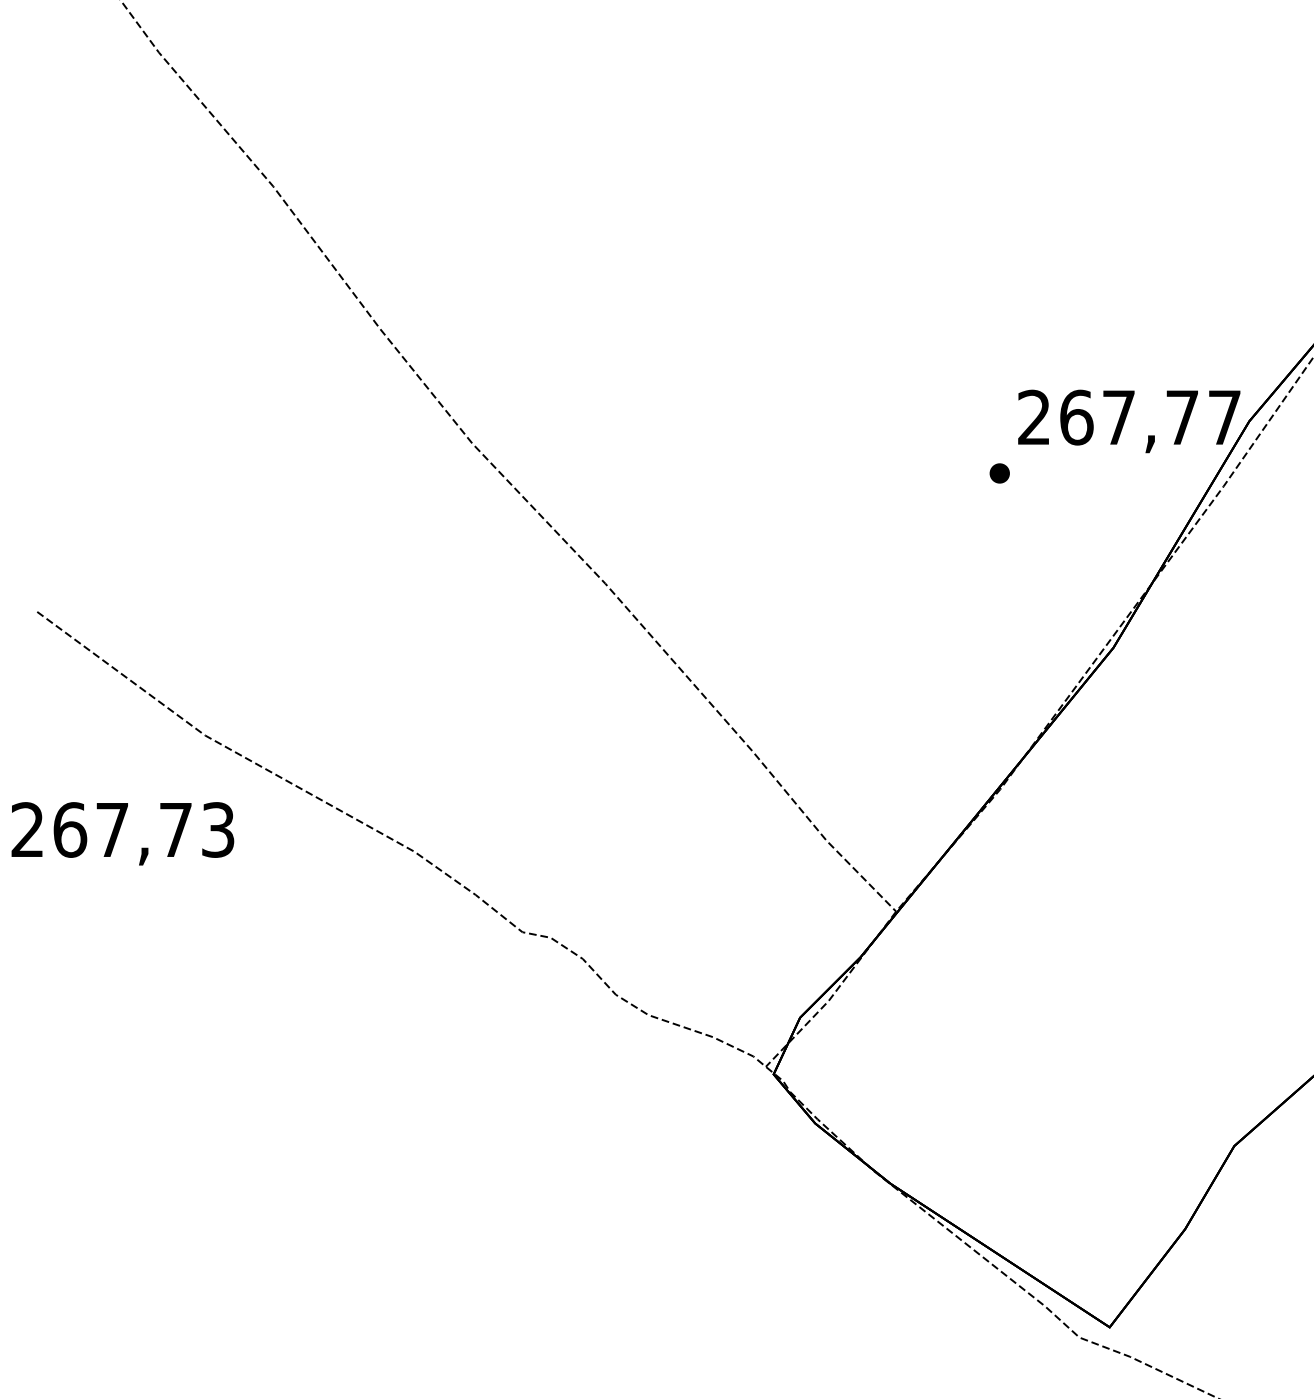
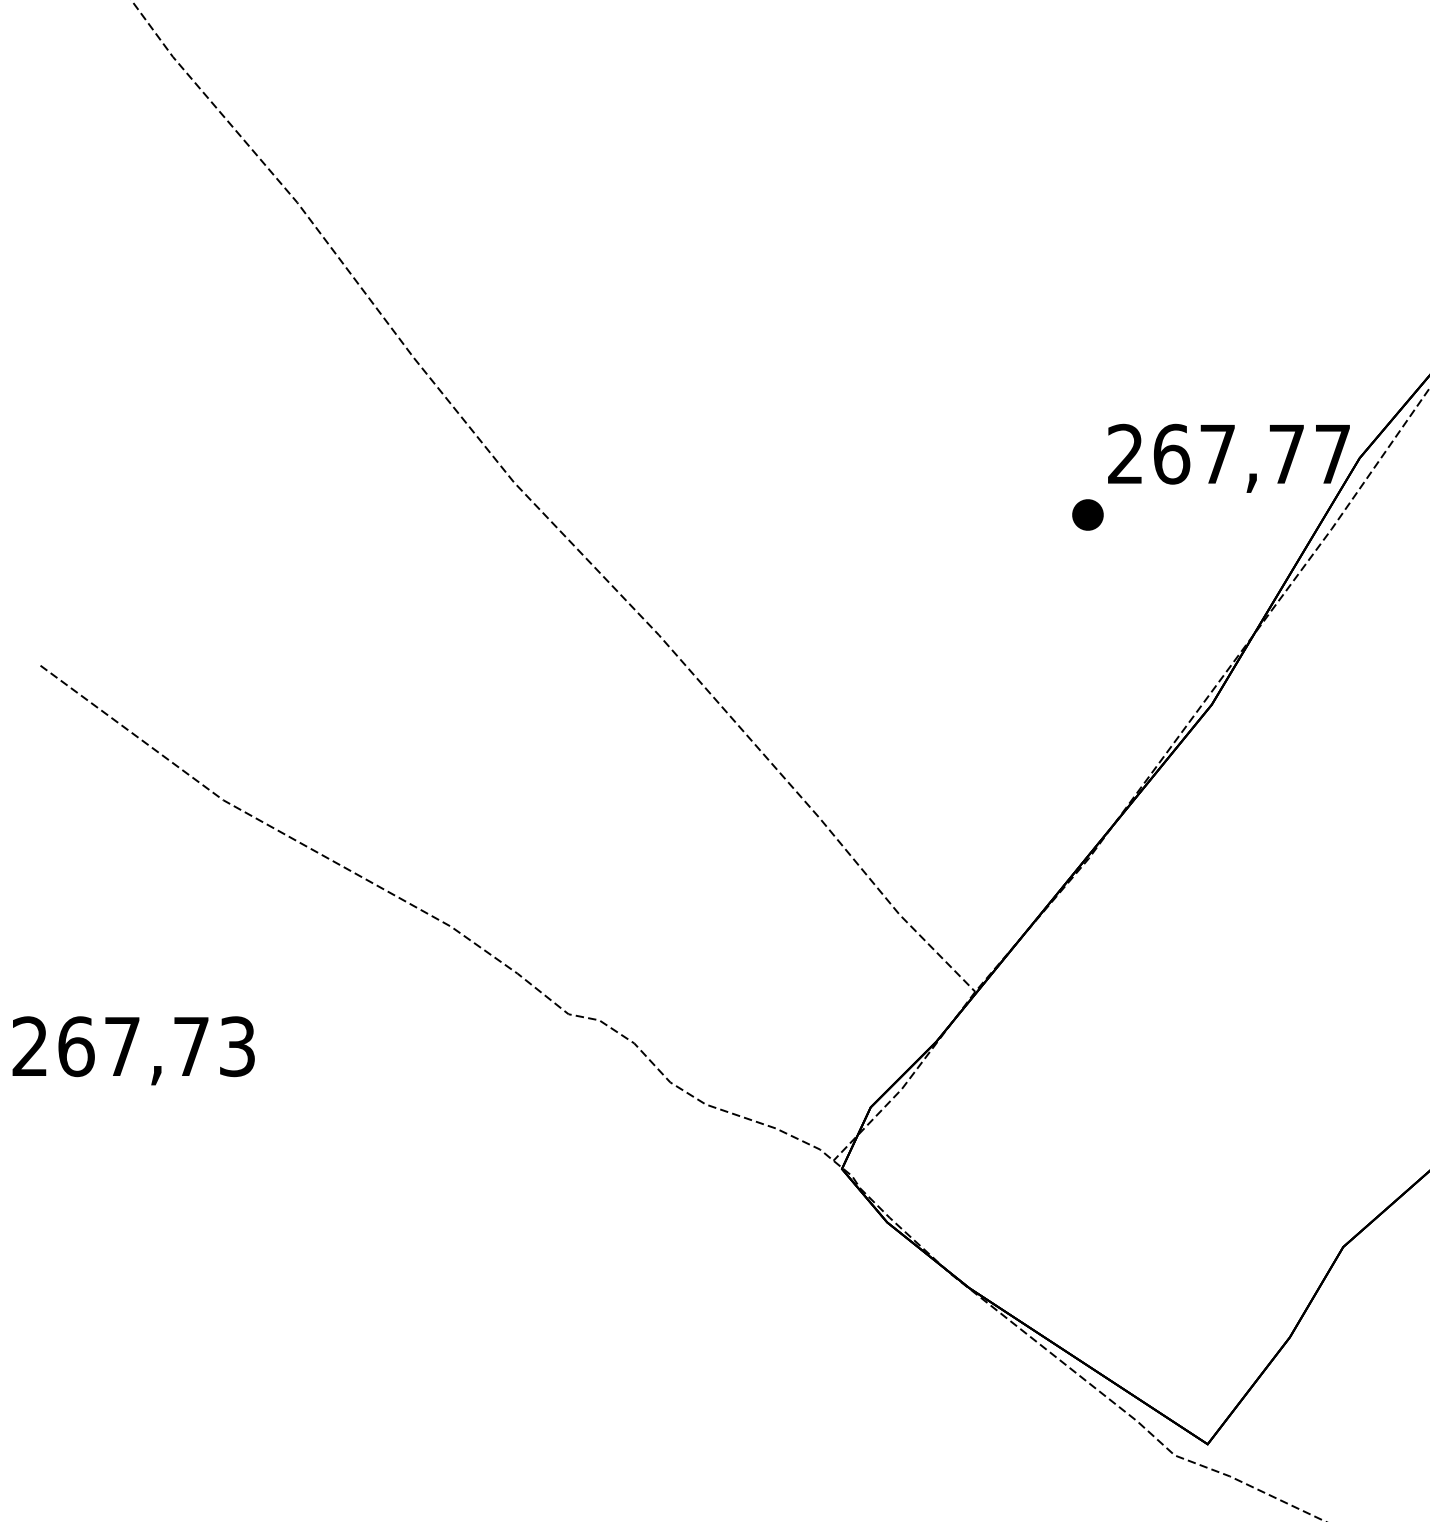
part: (999, 473) -> (1087, 515), size x1.43
text: (122, 833) -> (133, 1050), moved

